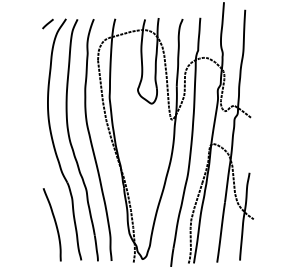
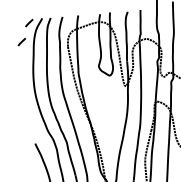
line: (35, 48) -> (21, 41), added

